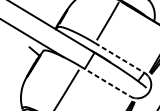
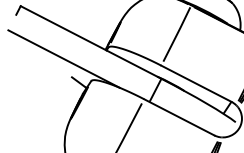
line: (119, 57) -> (196, 83), dashed -> solid
line: (105, 81) -> (179, 117), dashed -> solid

